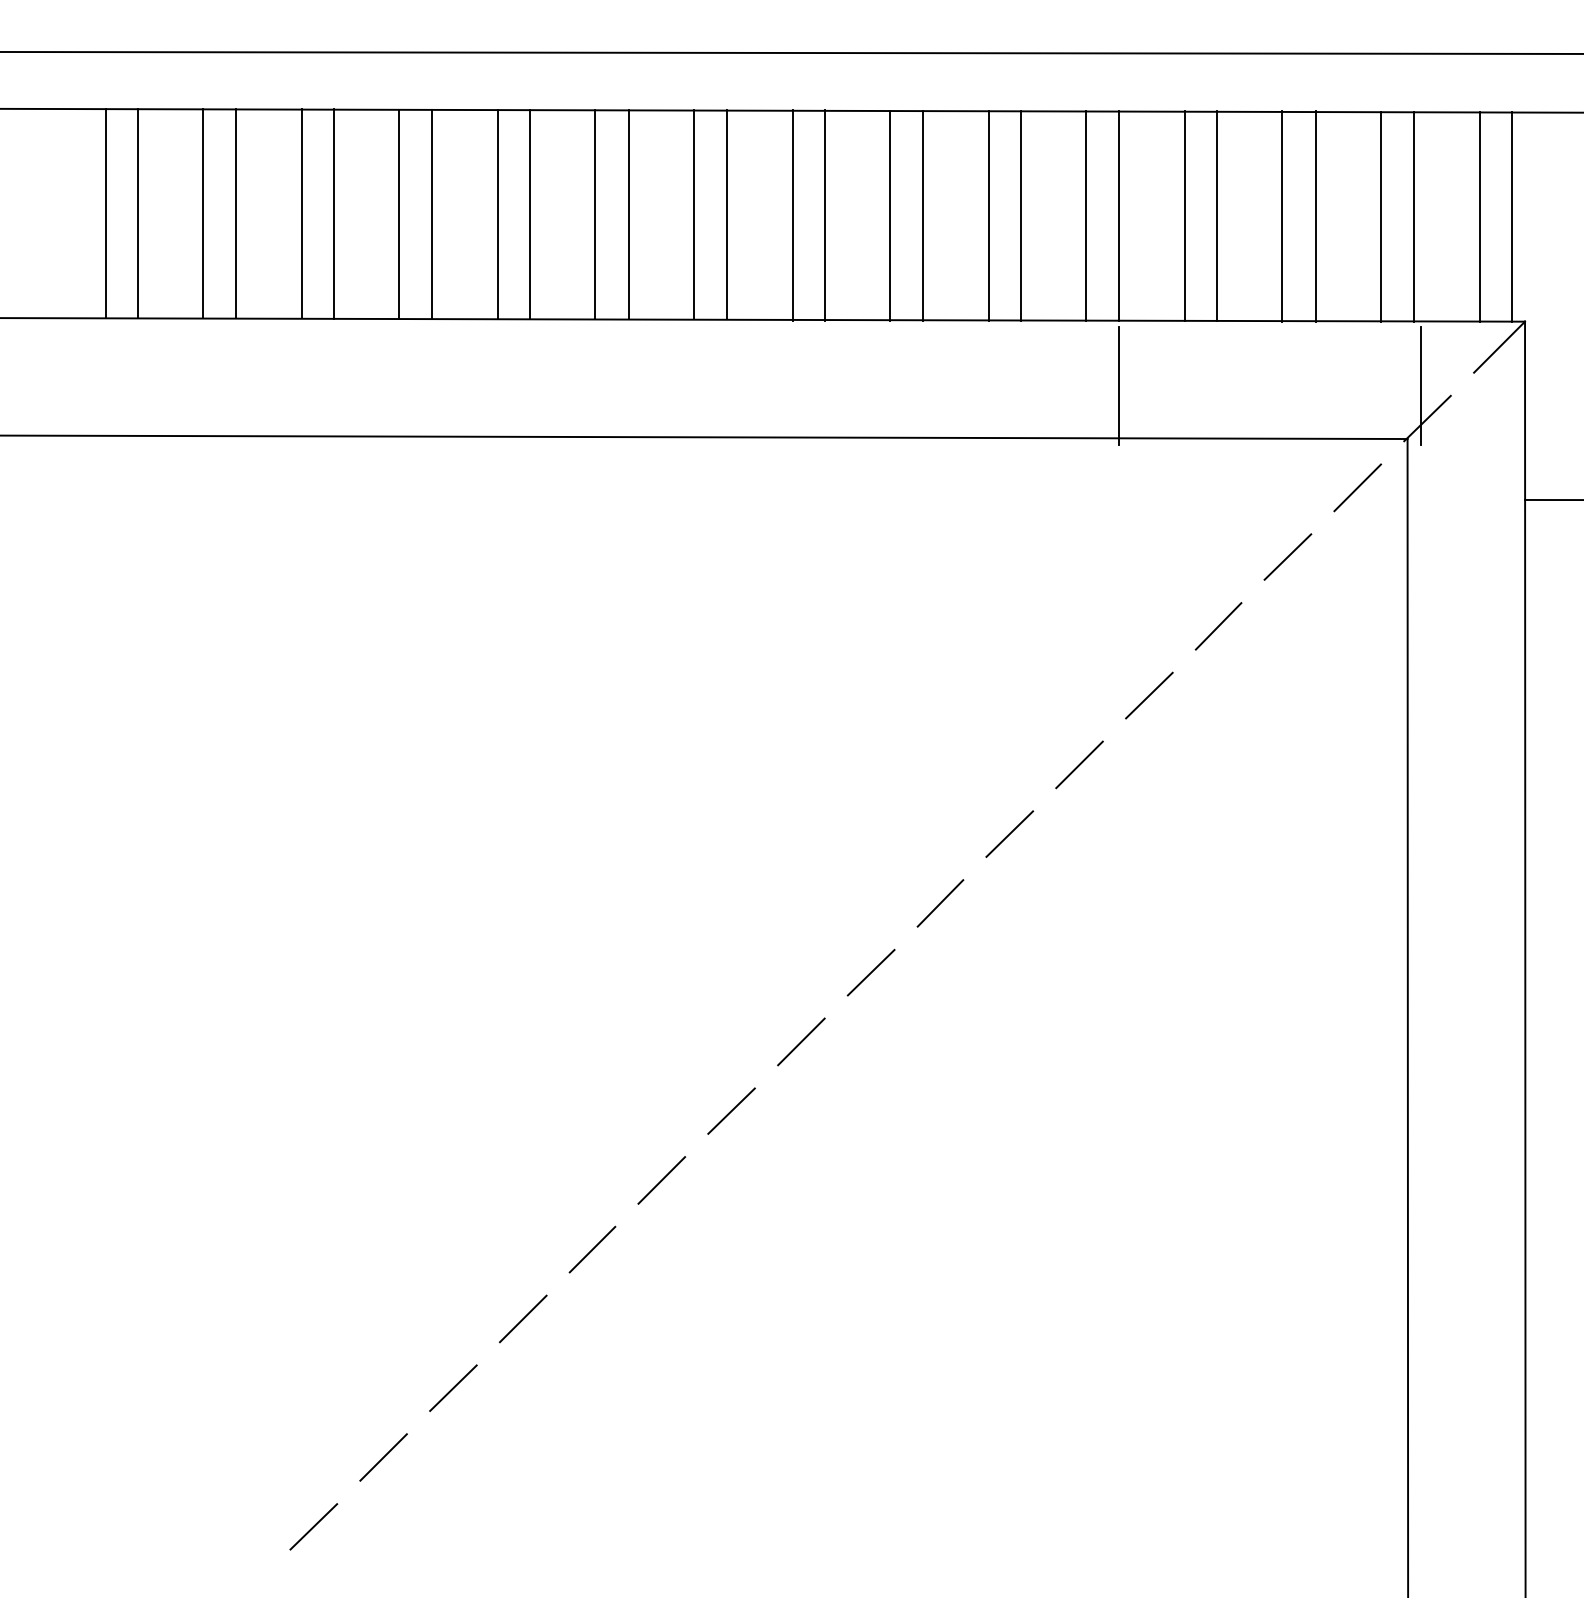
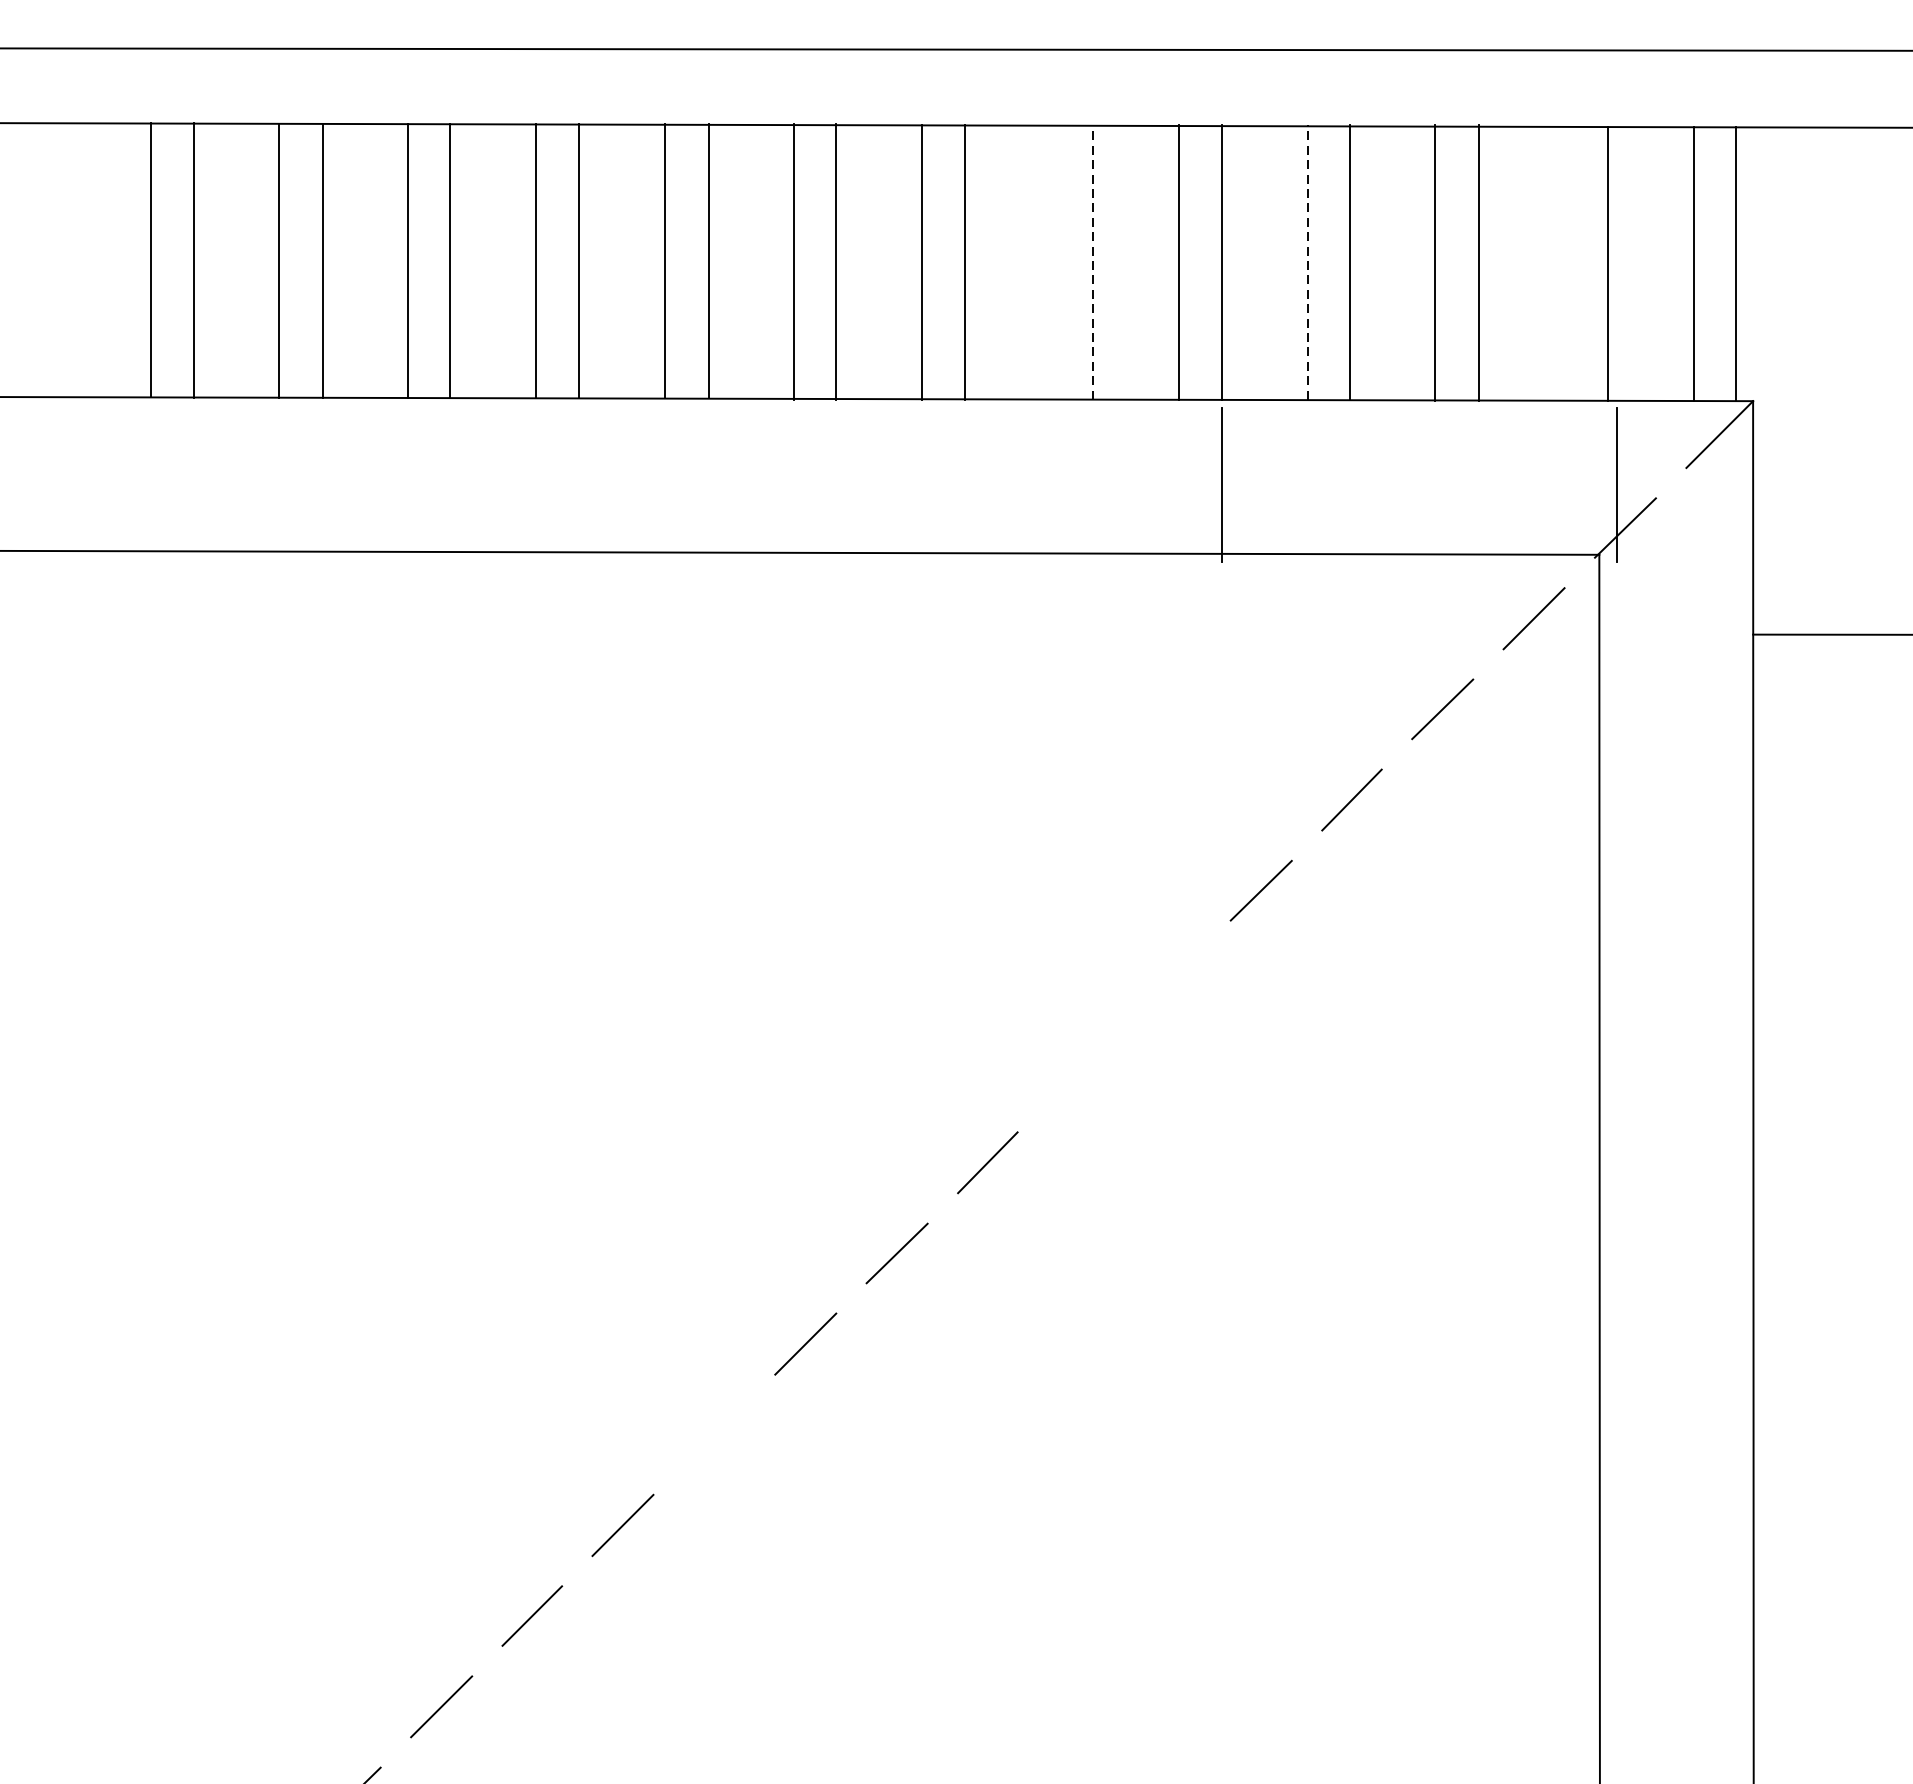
line: (202, 213) -> (21, 259), removed
line: (236, 213) -> (66, 259), removed
line: (988, 215) -> (1050, 262), removed
line: (1020, 215) -> (1092, 262), solid -> dashed
line: (1184, 215) -> (1307, 262), solid -> dashed
line: (1380, 216) -> (1563, 263), removed
line: (1079, 764) -> (1169, 980), removed
line: (1009, 833) -> (1078, 1071), removed
line: (731, 1110) -> (714, 1433), removed

